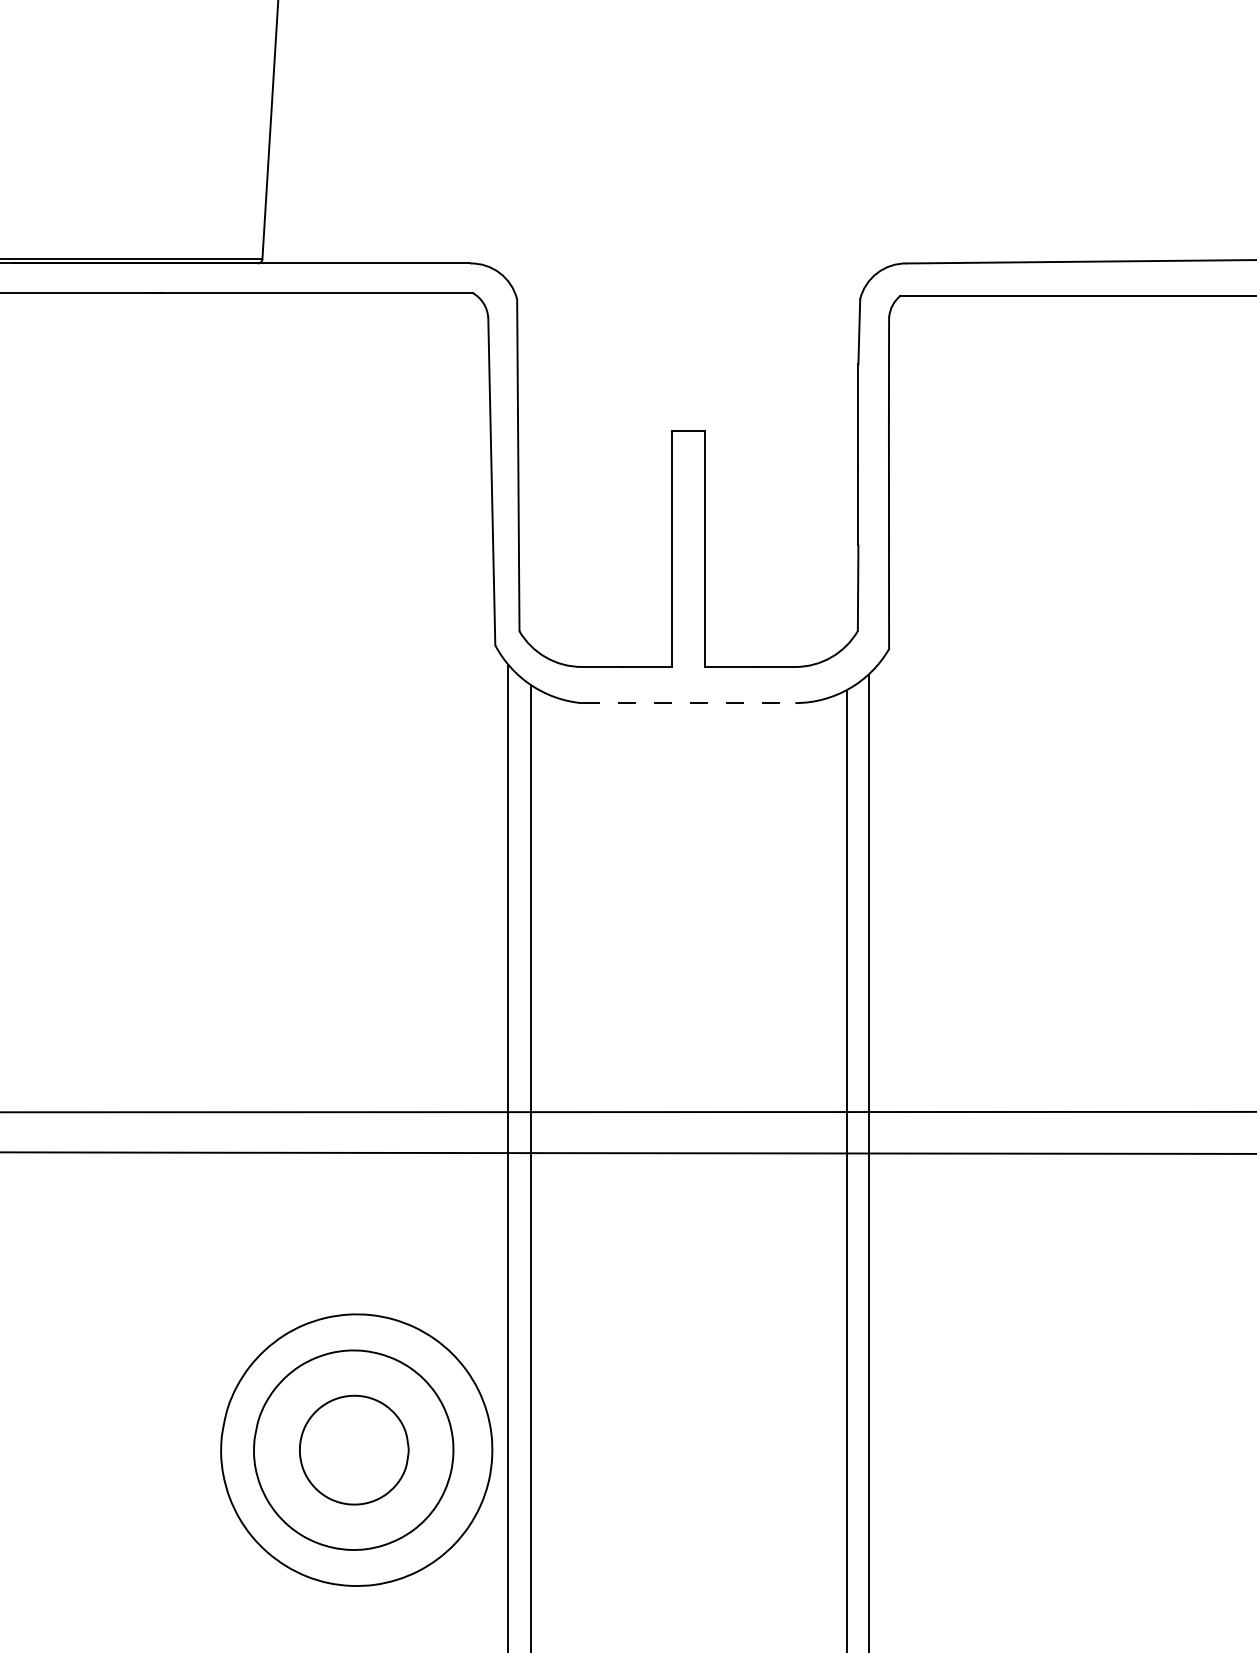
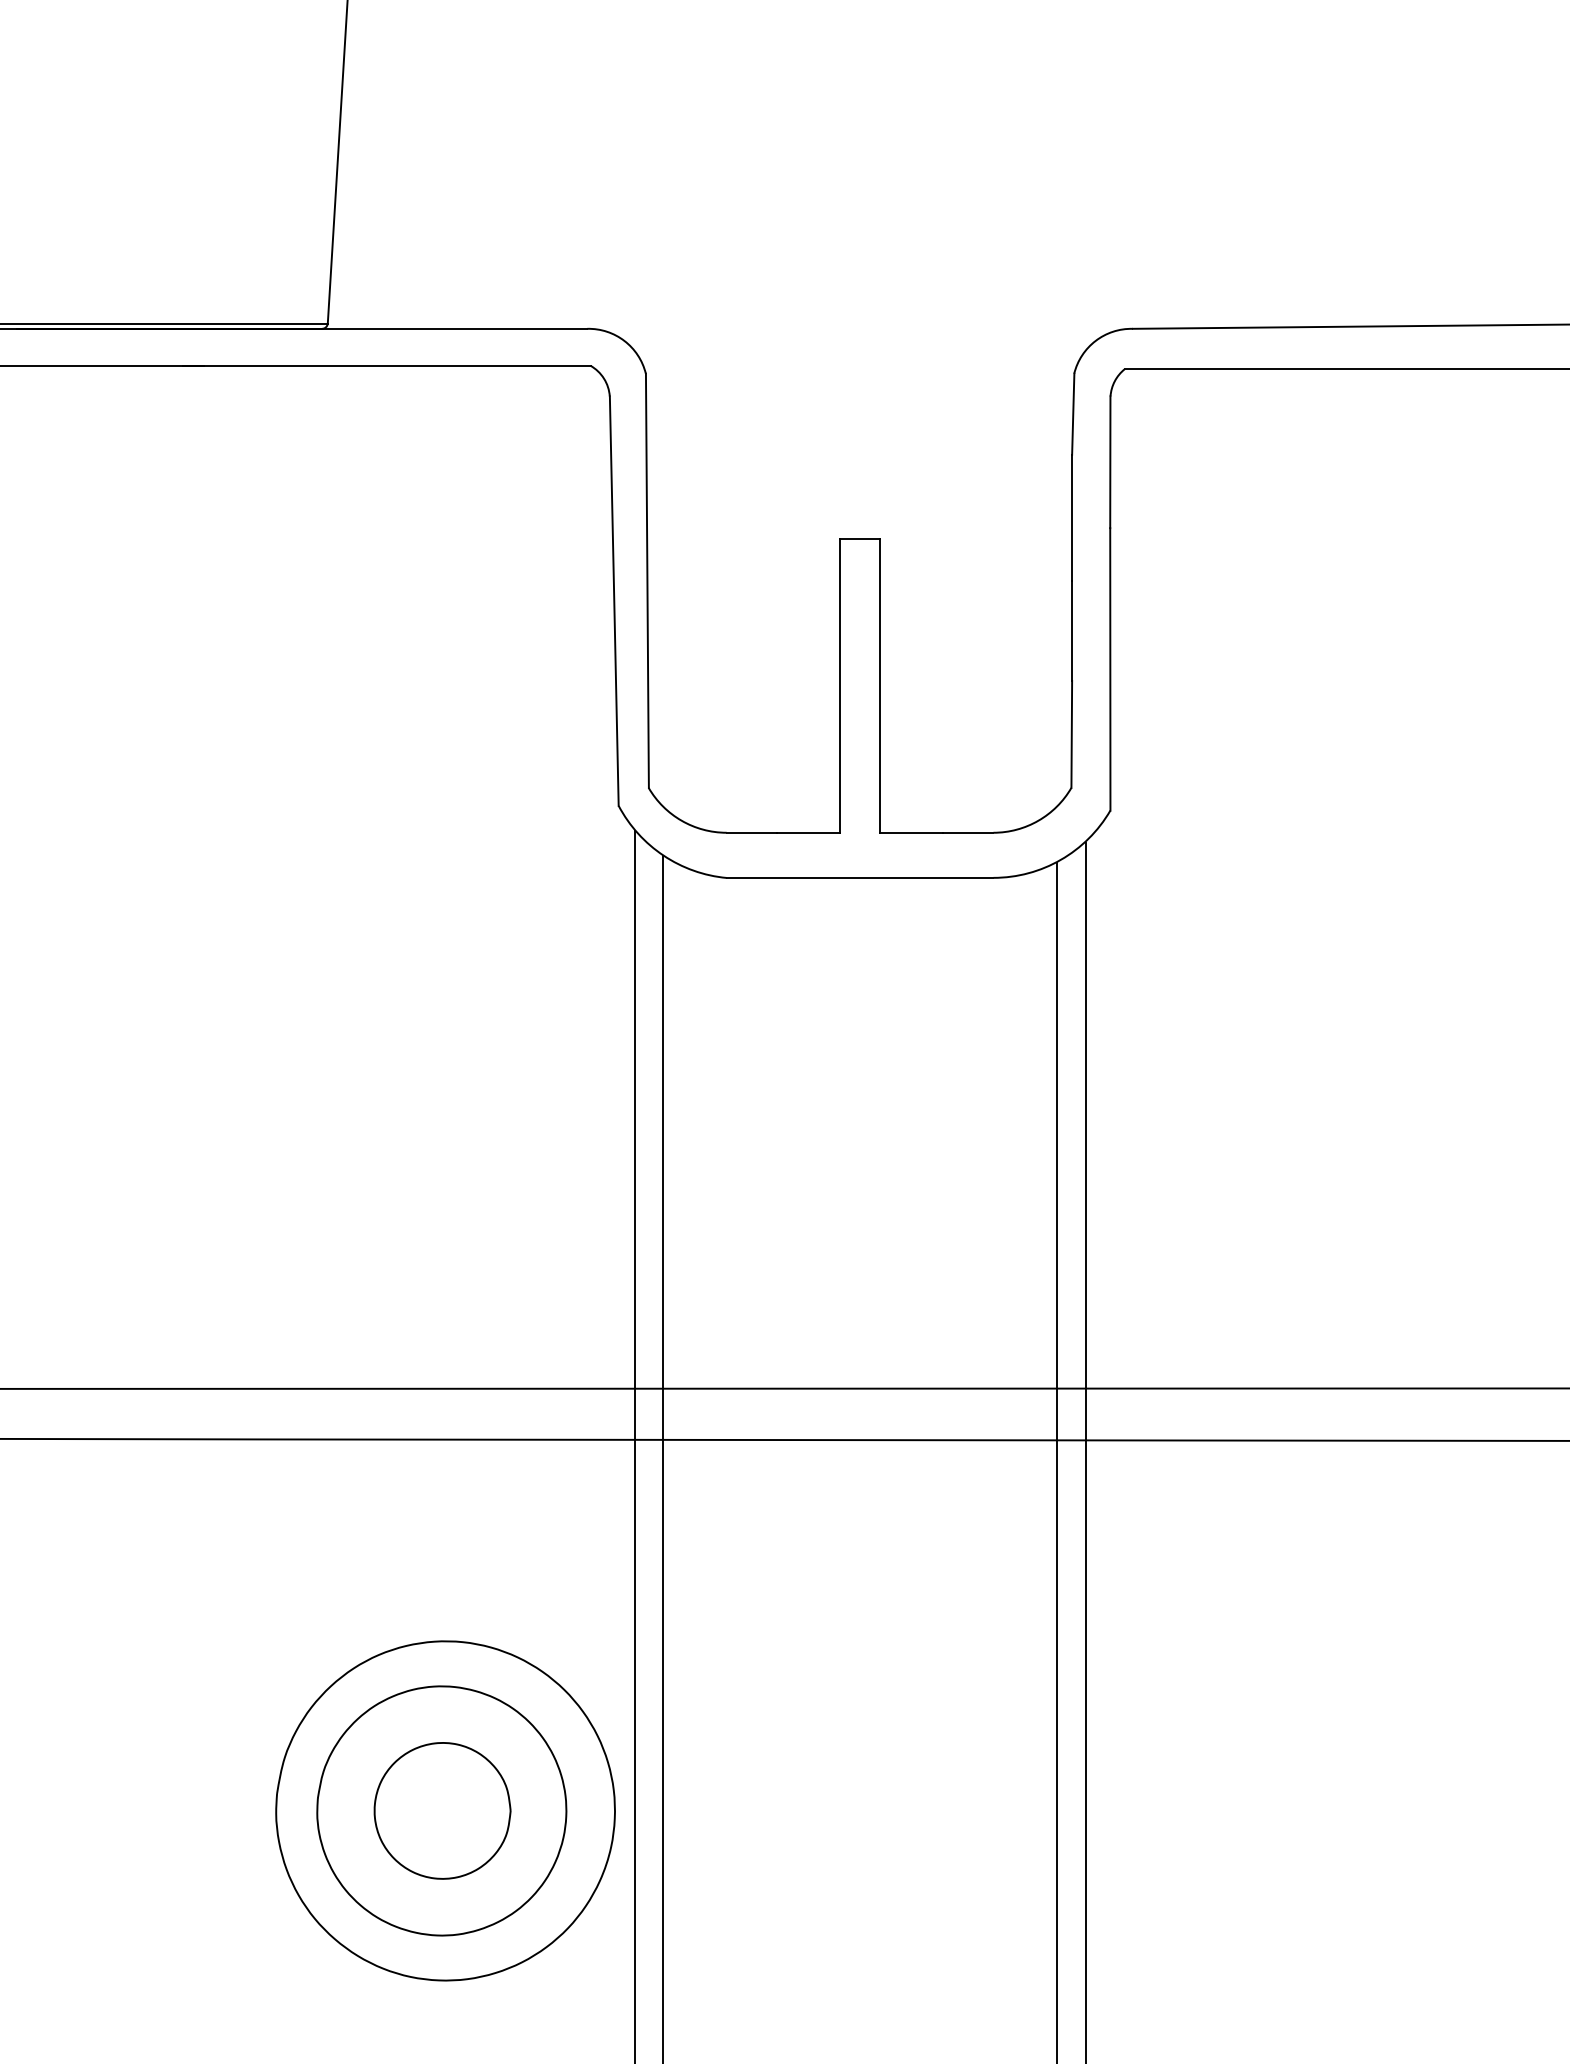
line: (688, 703) -> (859, 878), dashed -> solid

